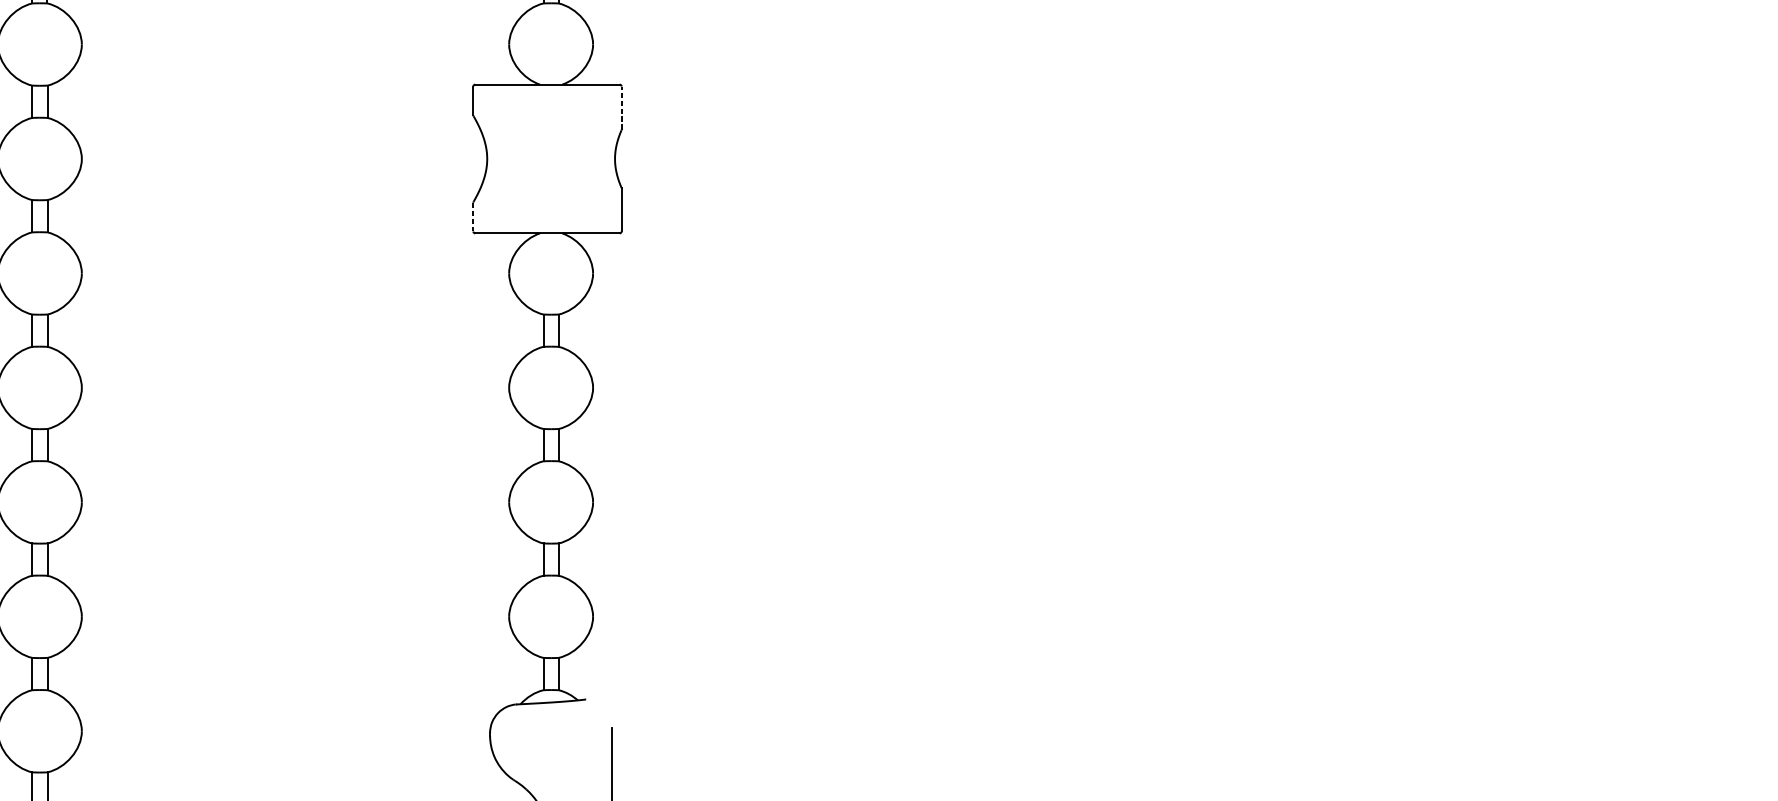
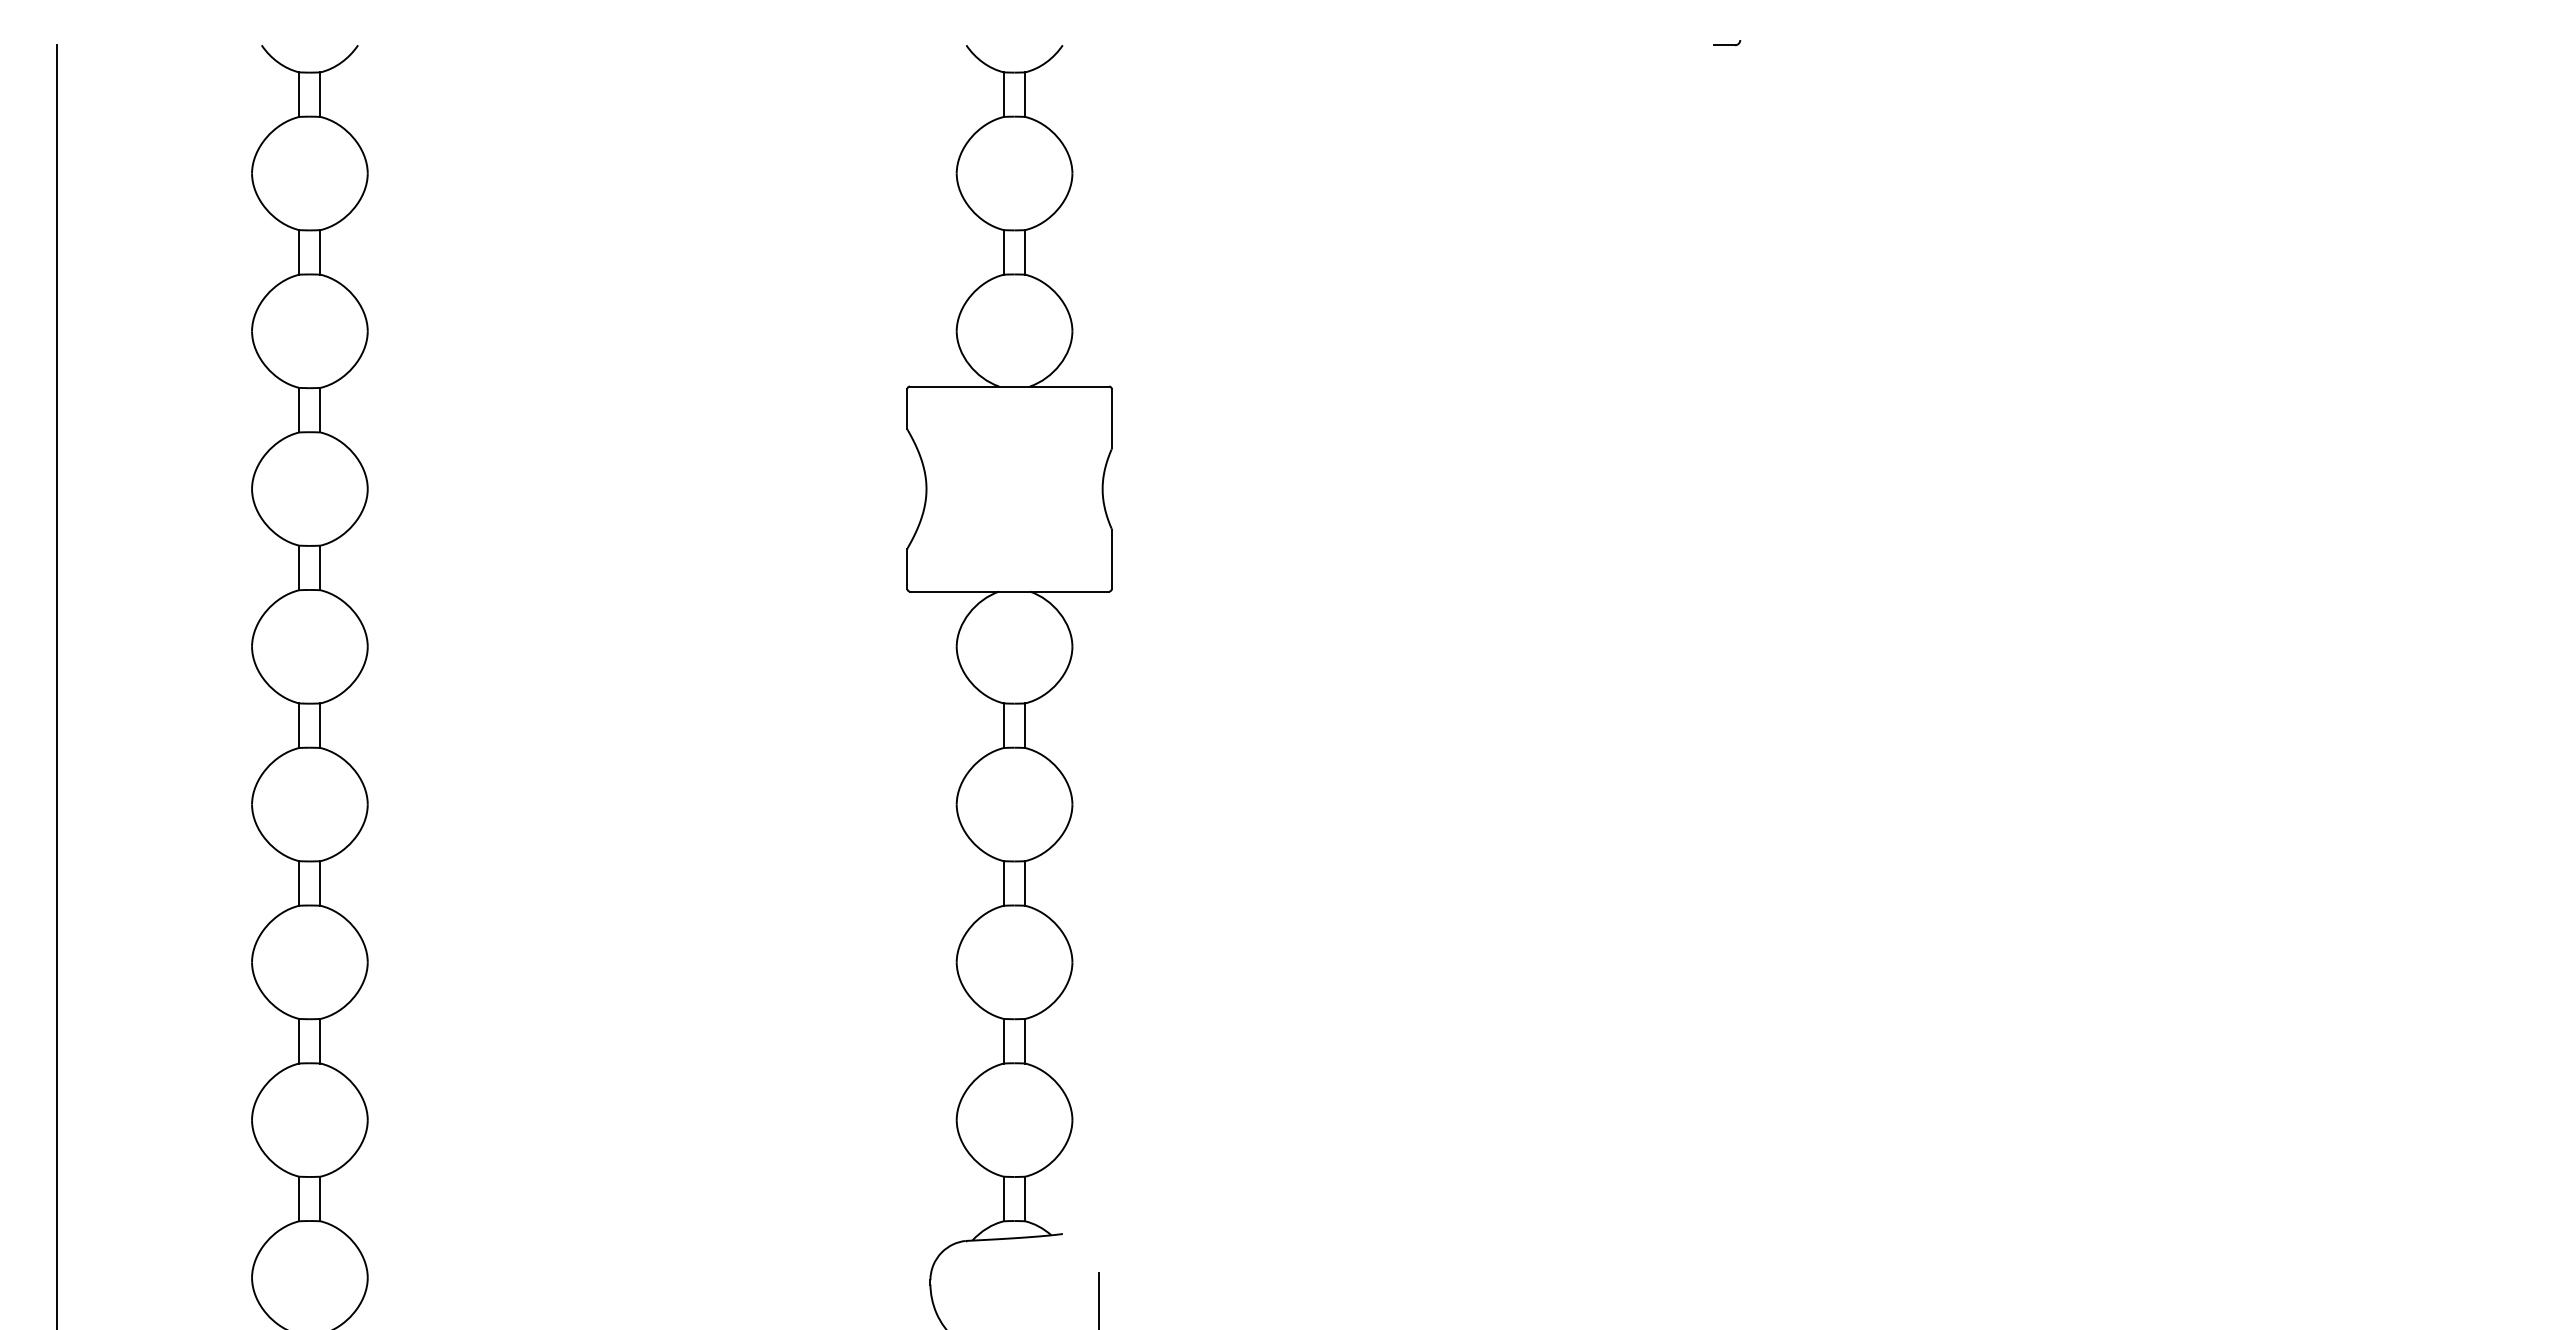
line: (621, 107) -> (1111, 418), dashed -> solid
line: (473, 217) -> (907, 569), dashed -> solid

